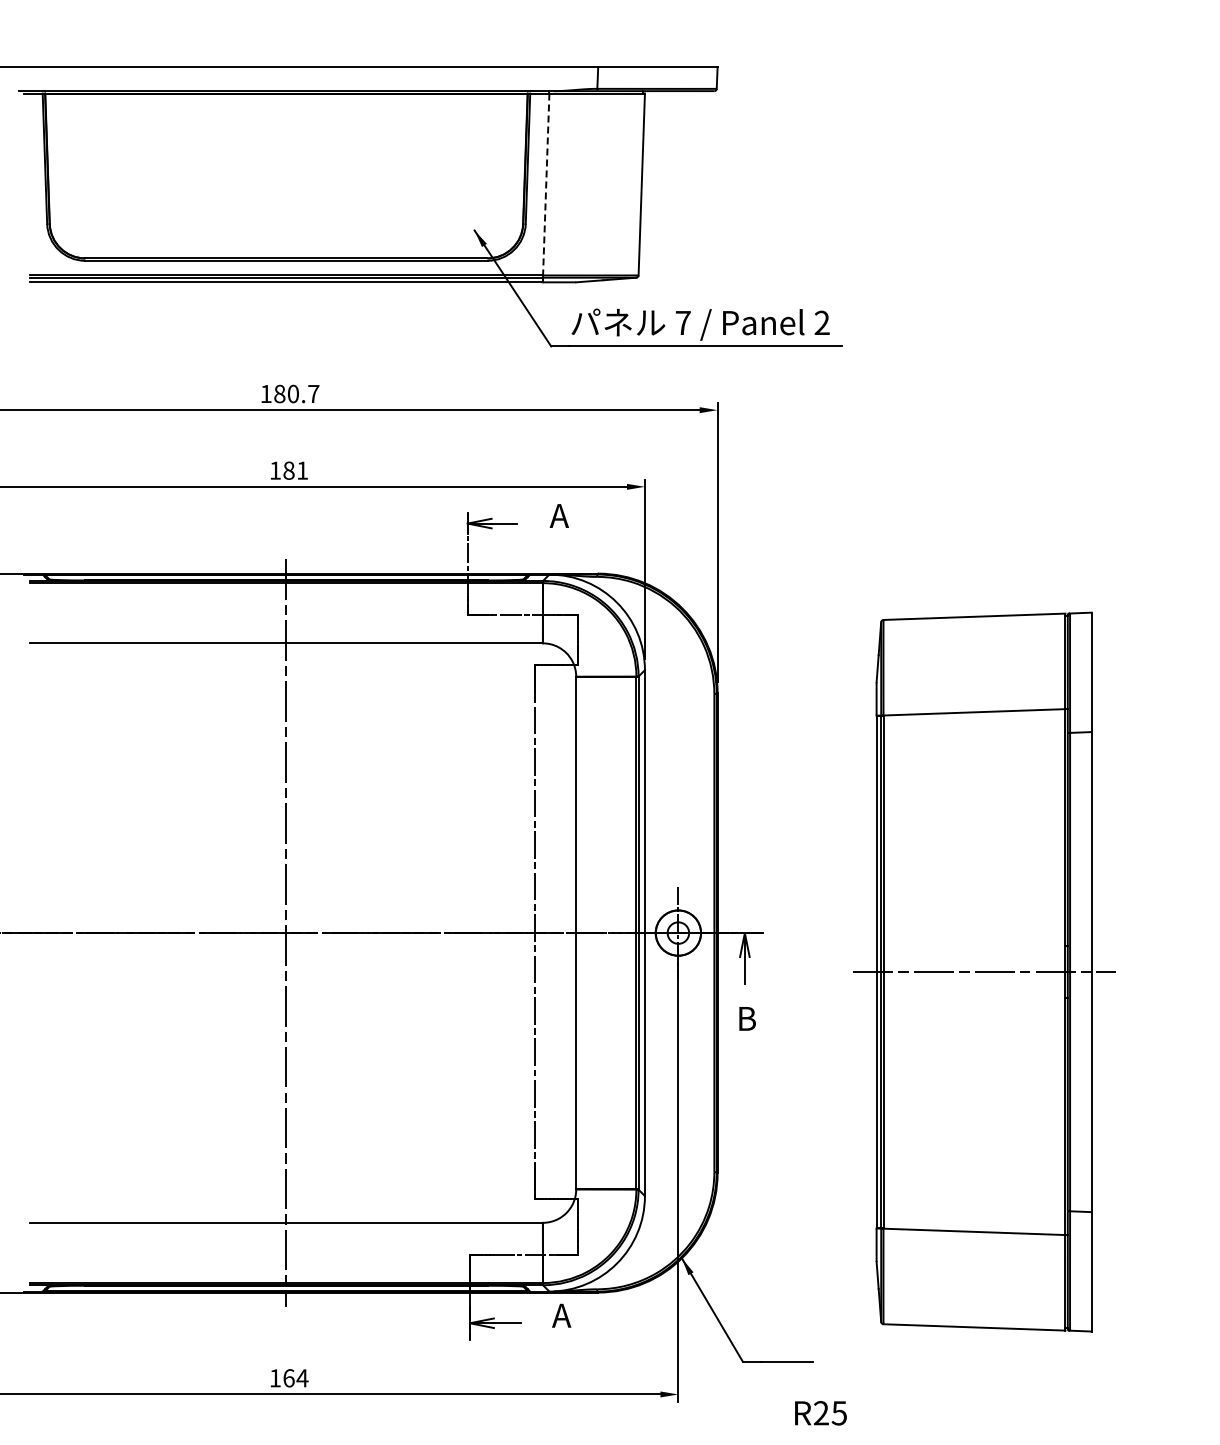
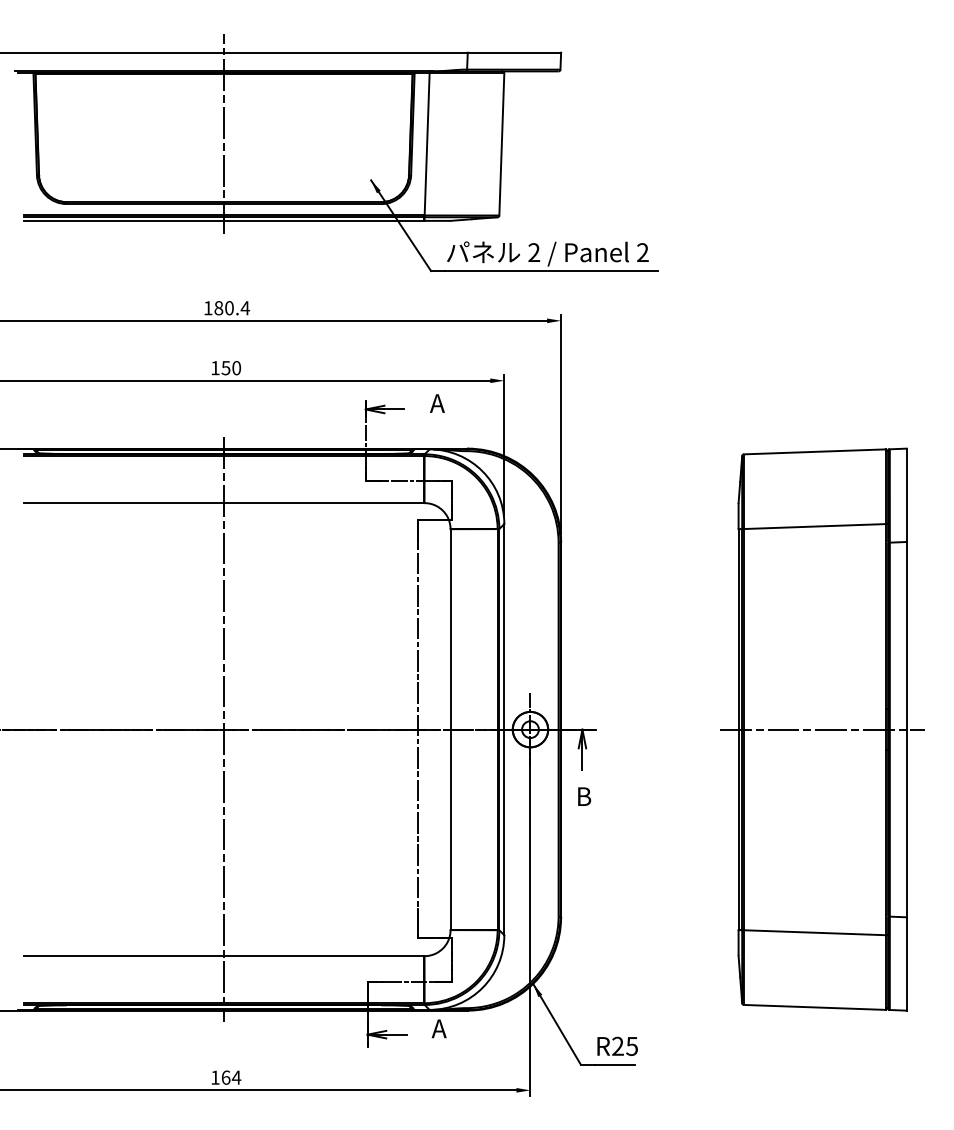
line: (286, 171) -> (224, 134), added
line: (546, 184) -> (427, 144), dashed -> solid
text: (682, 322) -> (533, 252), 7 -> 2
text: (313, 393) -> (245, 307), 180.7 -> 180.4
text: (295, 470) -> (231, 367), 181 -> 150
part: (984, 971) -> (822, 729), moved
text: (820, 1413) -> (617, 1046), moved

